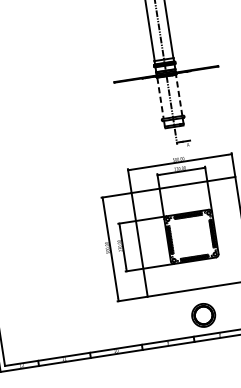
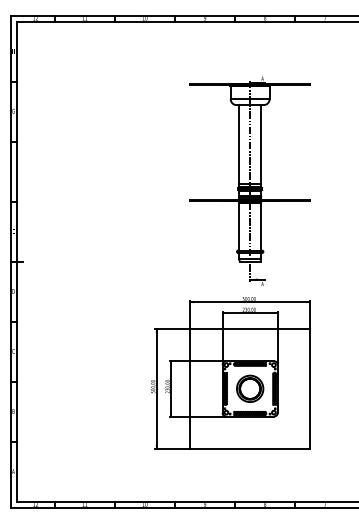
line: (178, 95) -> (260, 226), dashed -> solid
line: (160, 98) -> (239, 226), dashed -> solid
part: (203, 315) -> (250, 388), moved

